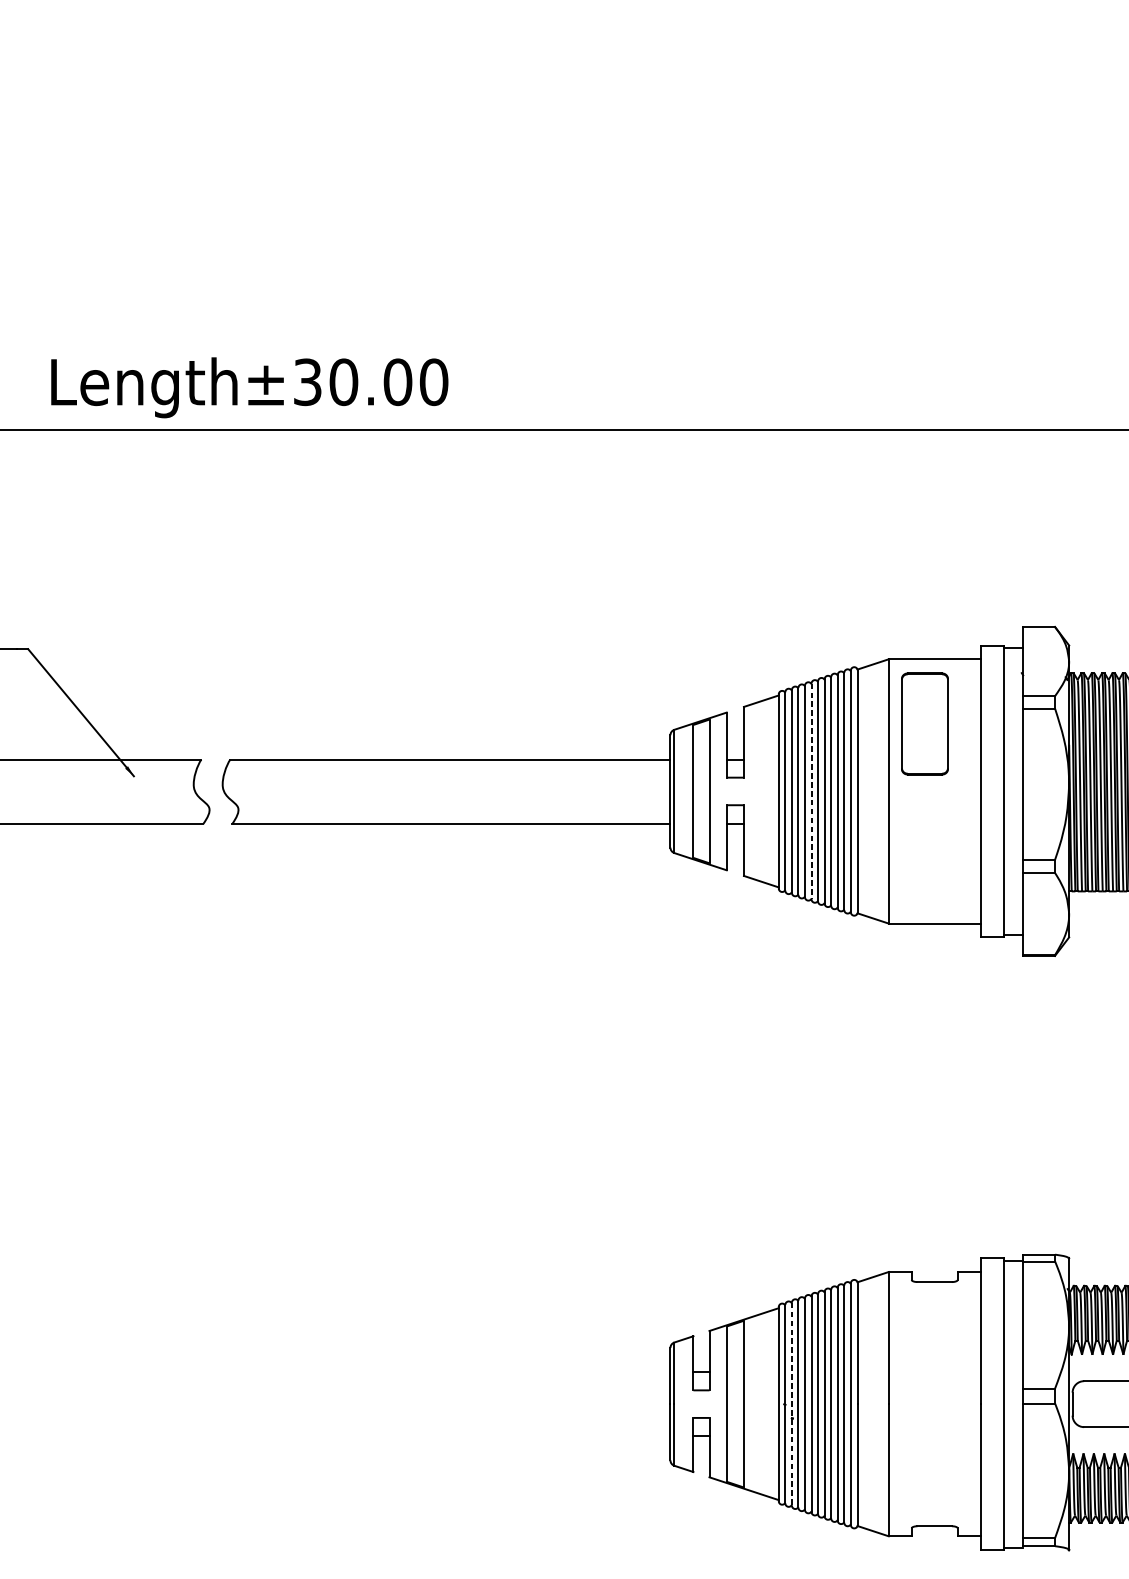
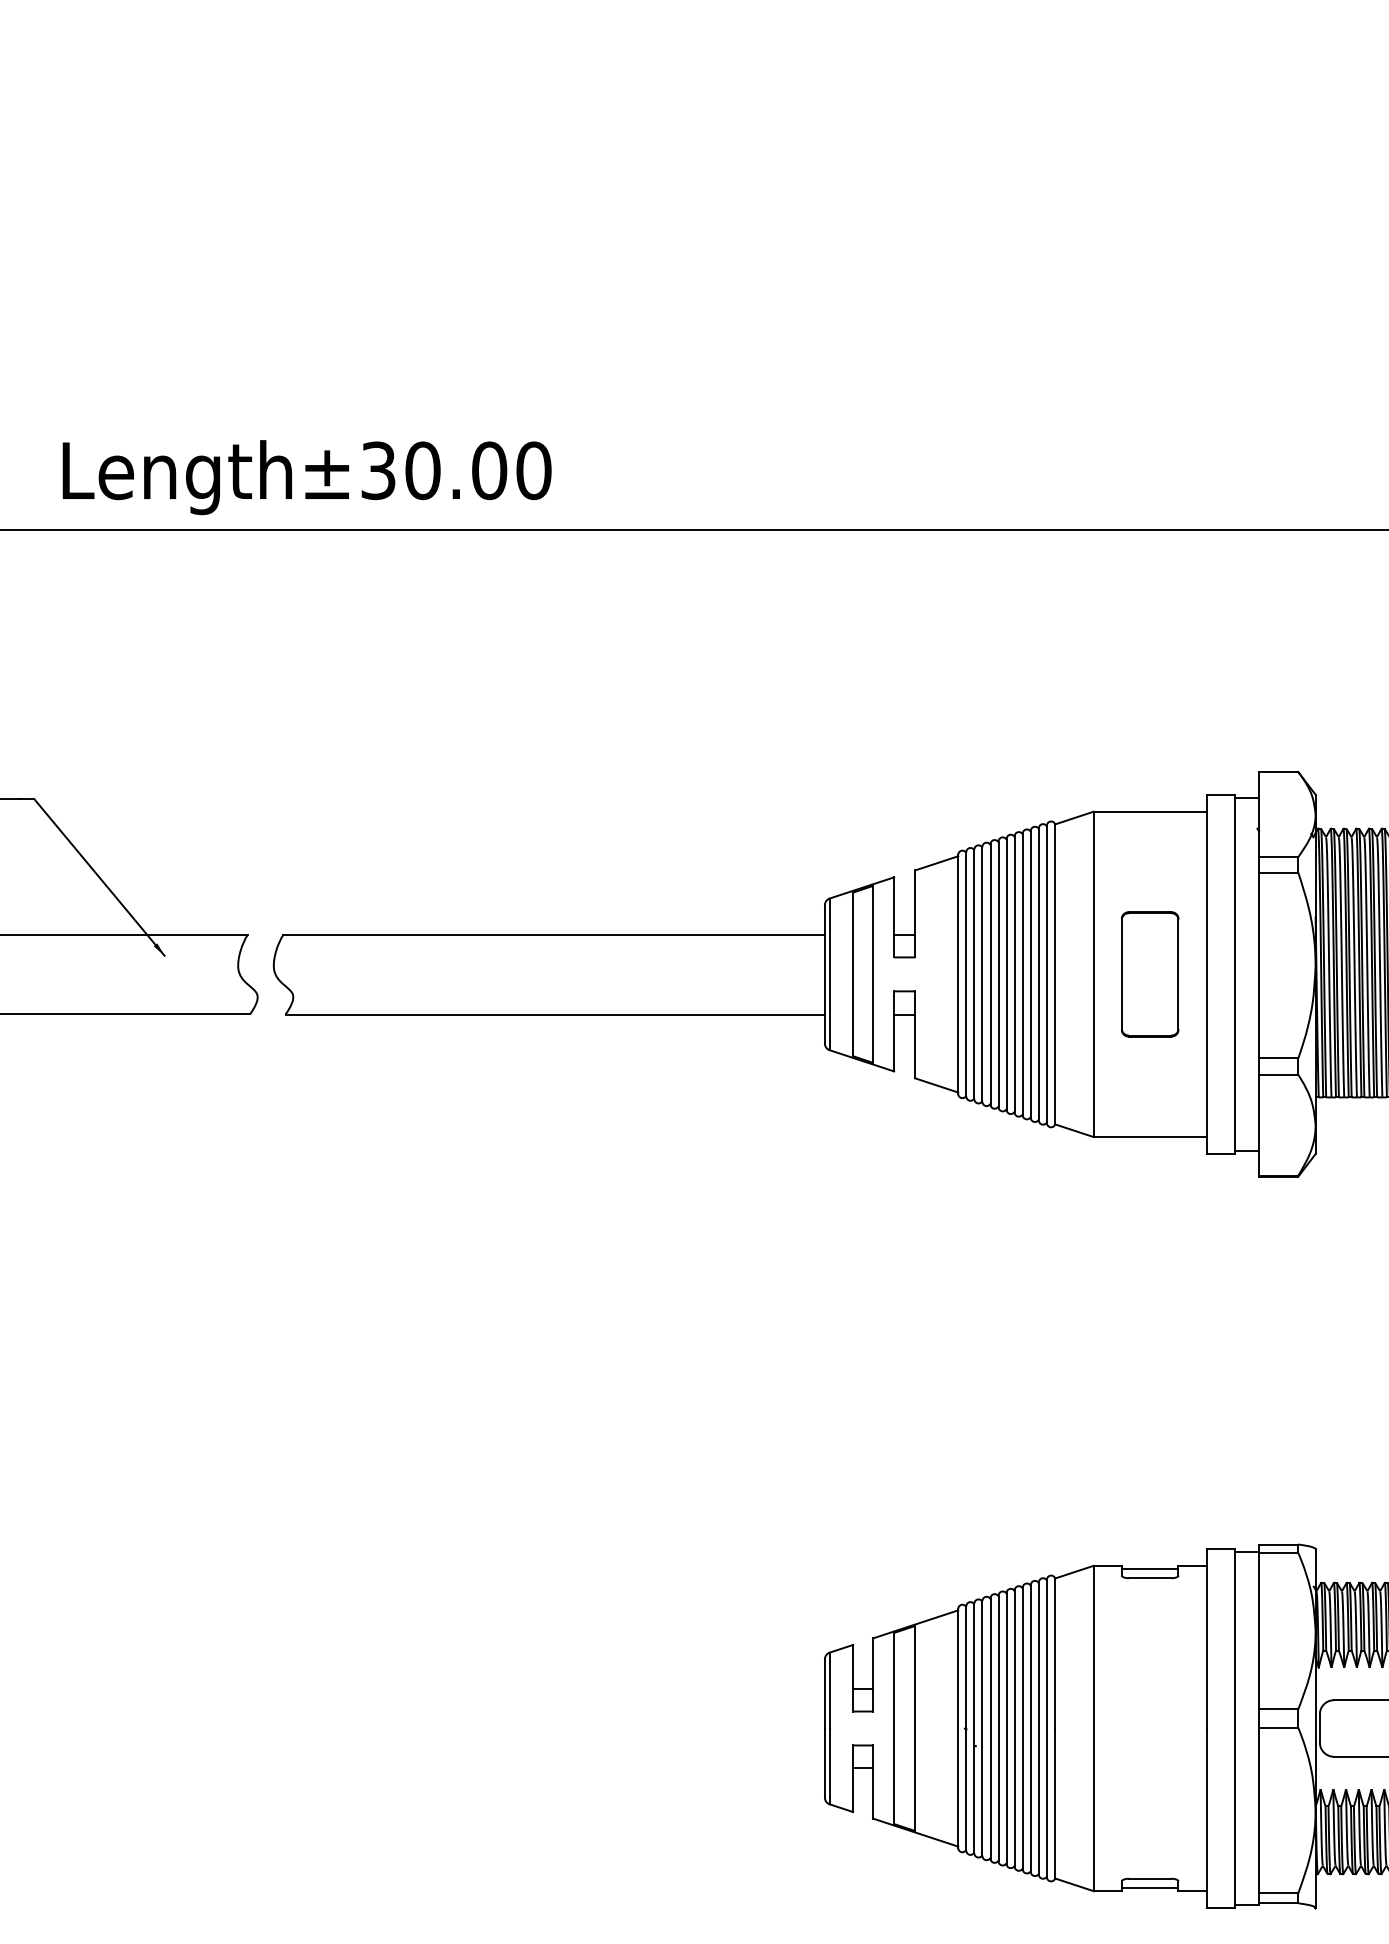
part: (925, 724) -> (1150, 974), moved
line: (811, 791) -> (998, 974), dashed -> solid
line: (934, 1274) -> (1149, 1568), added
line: (792, 1404) -> (974, 1728), dashed -> solid
line: (934, 1534) -> (1149, 1888), added

